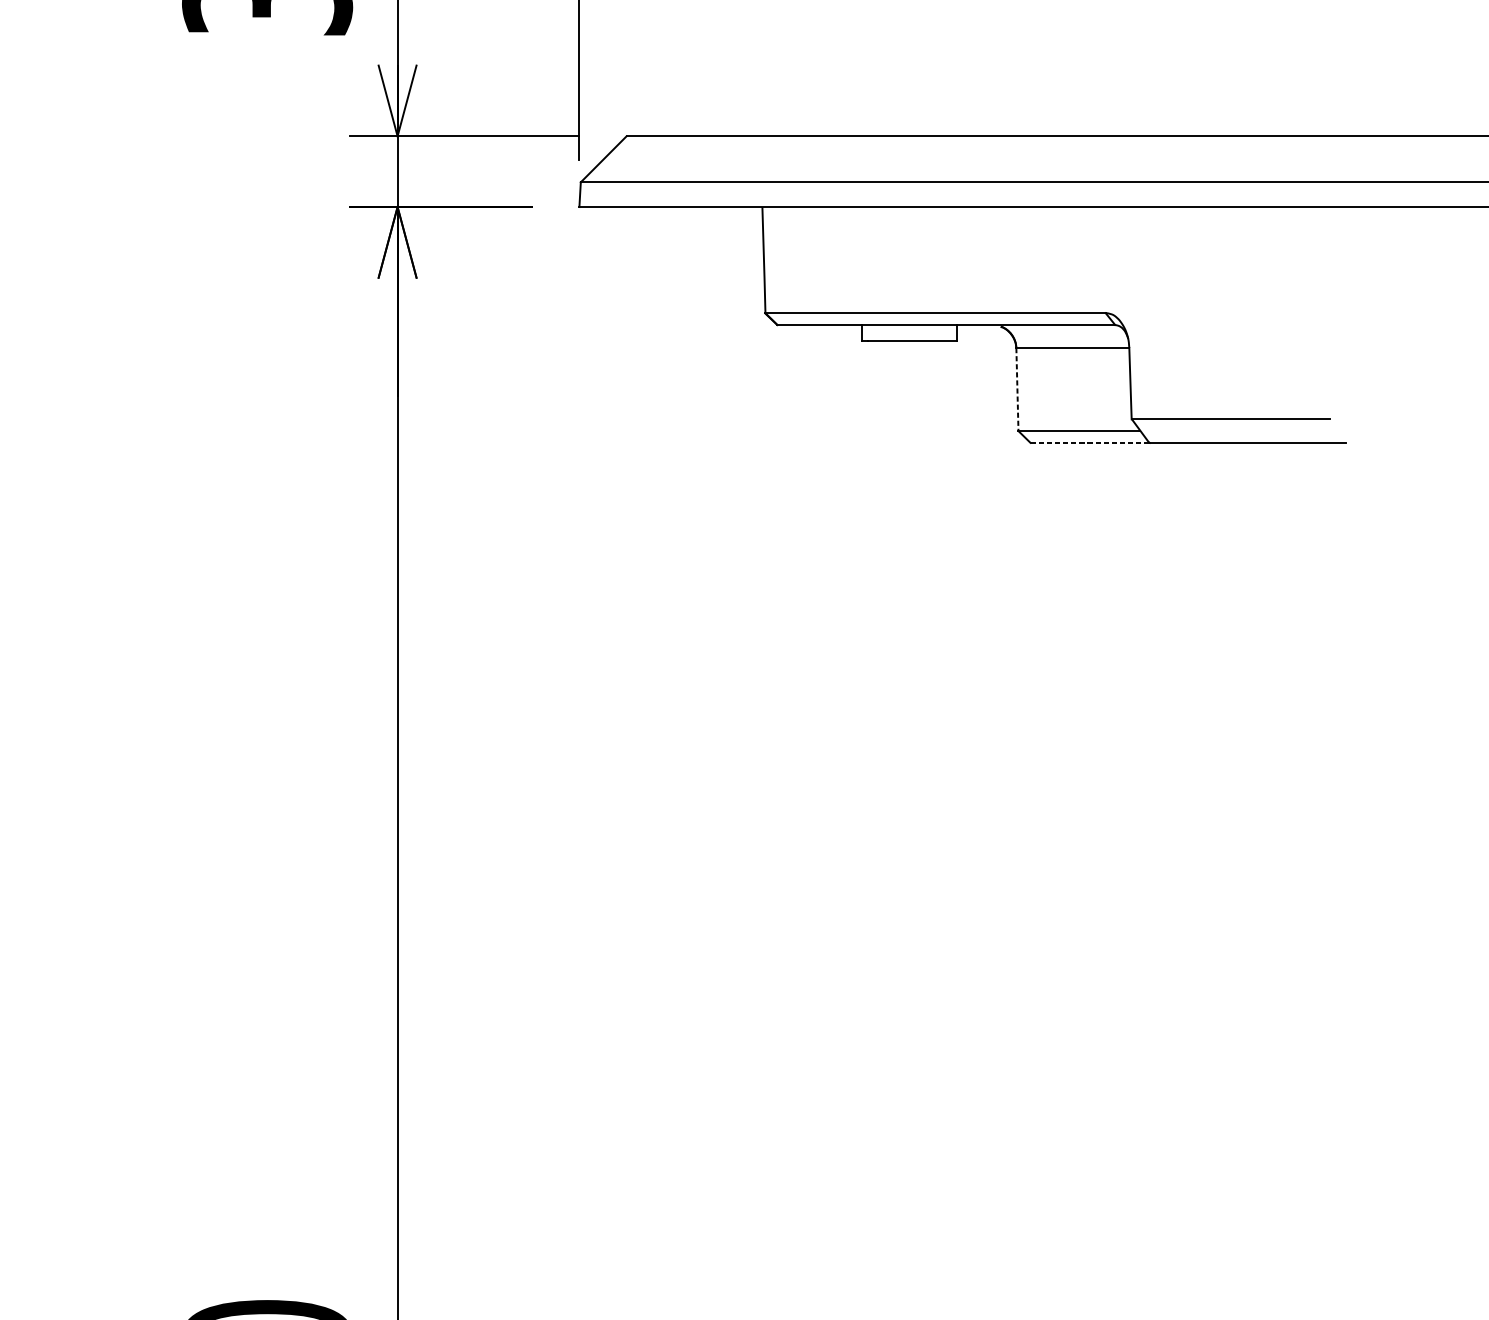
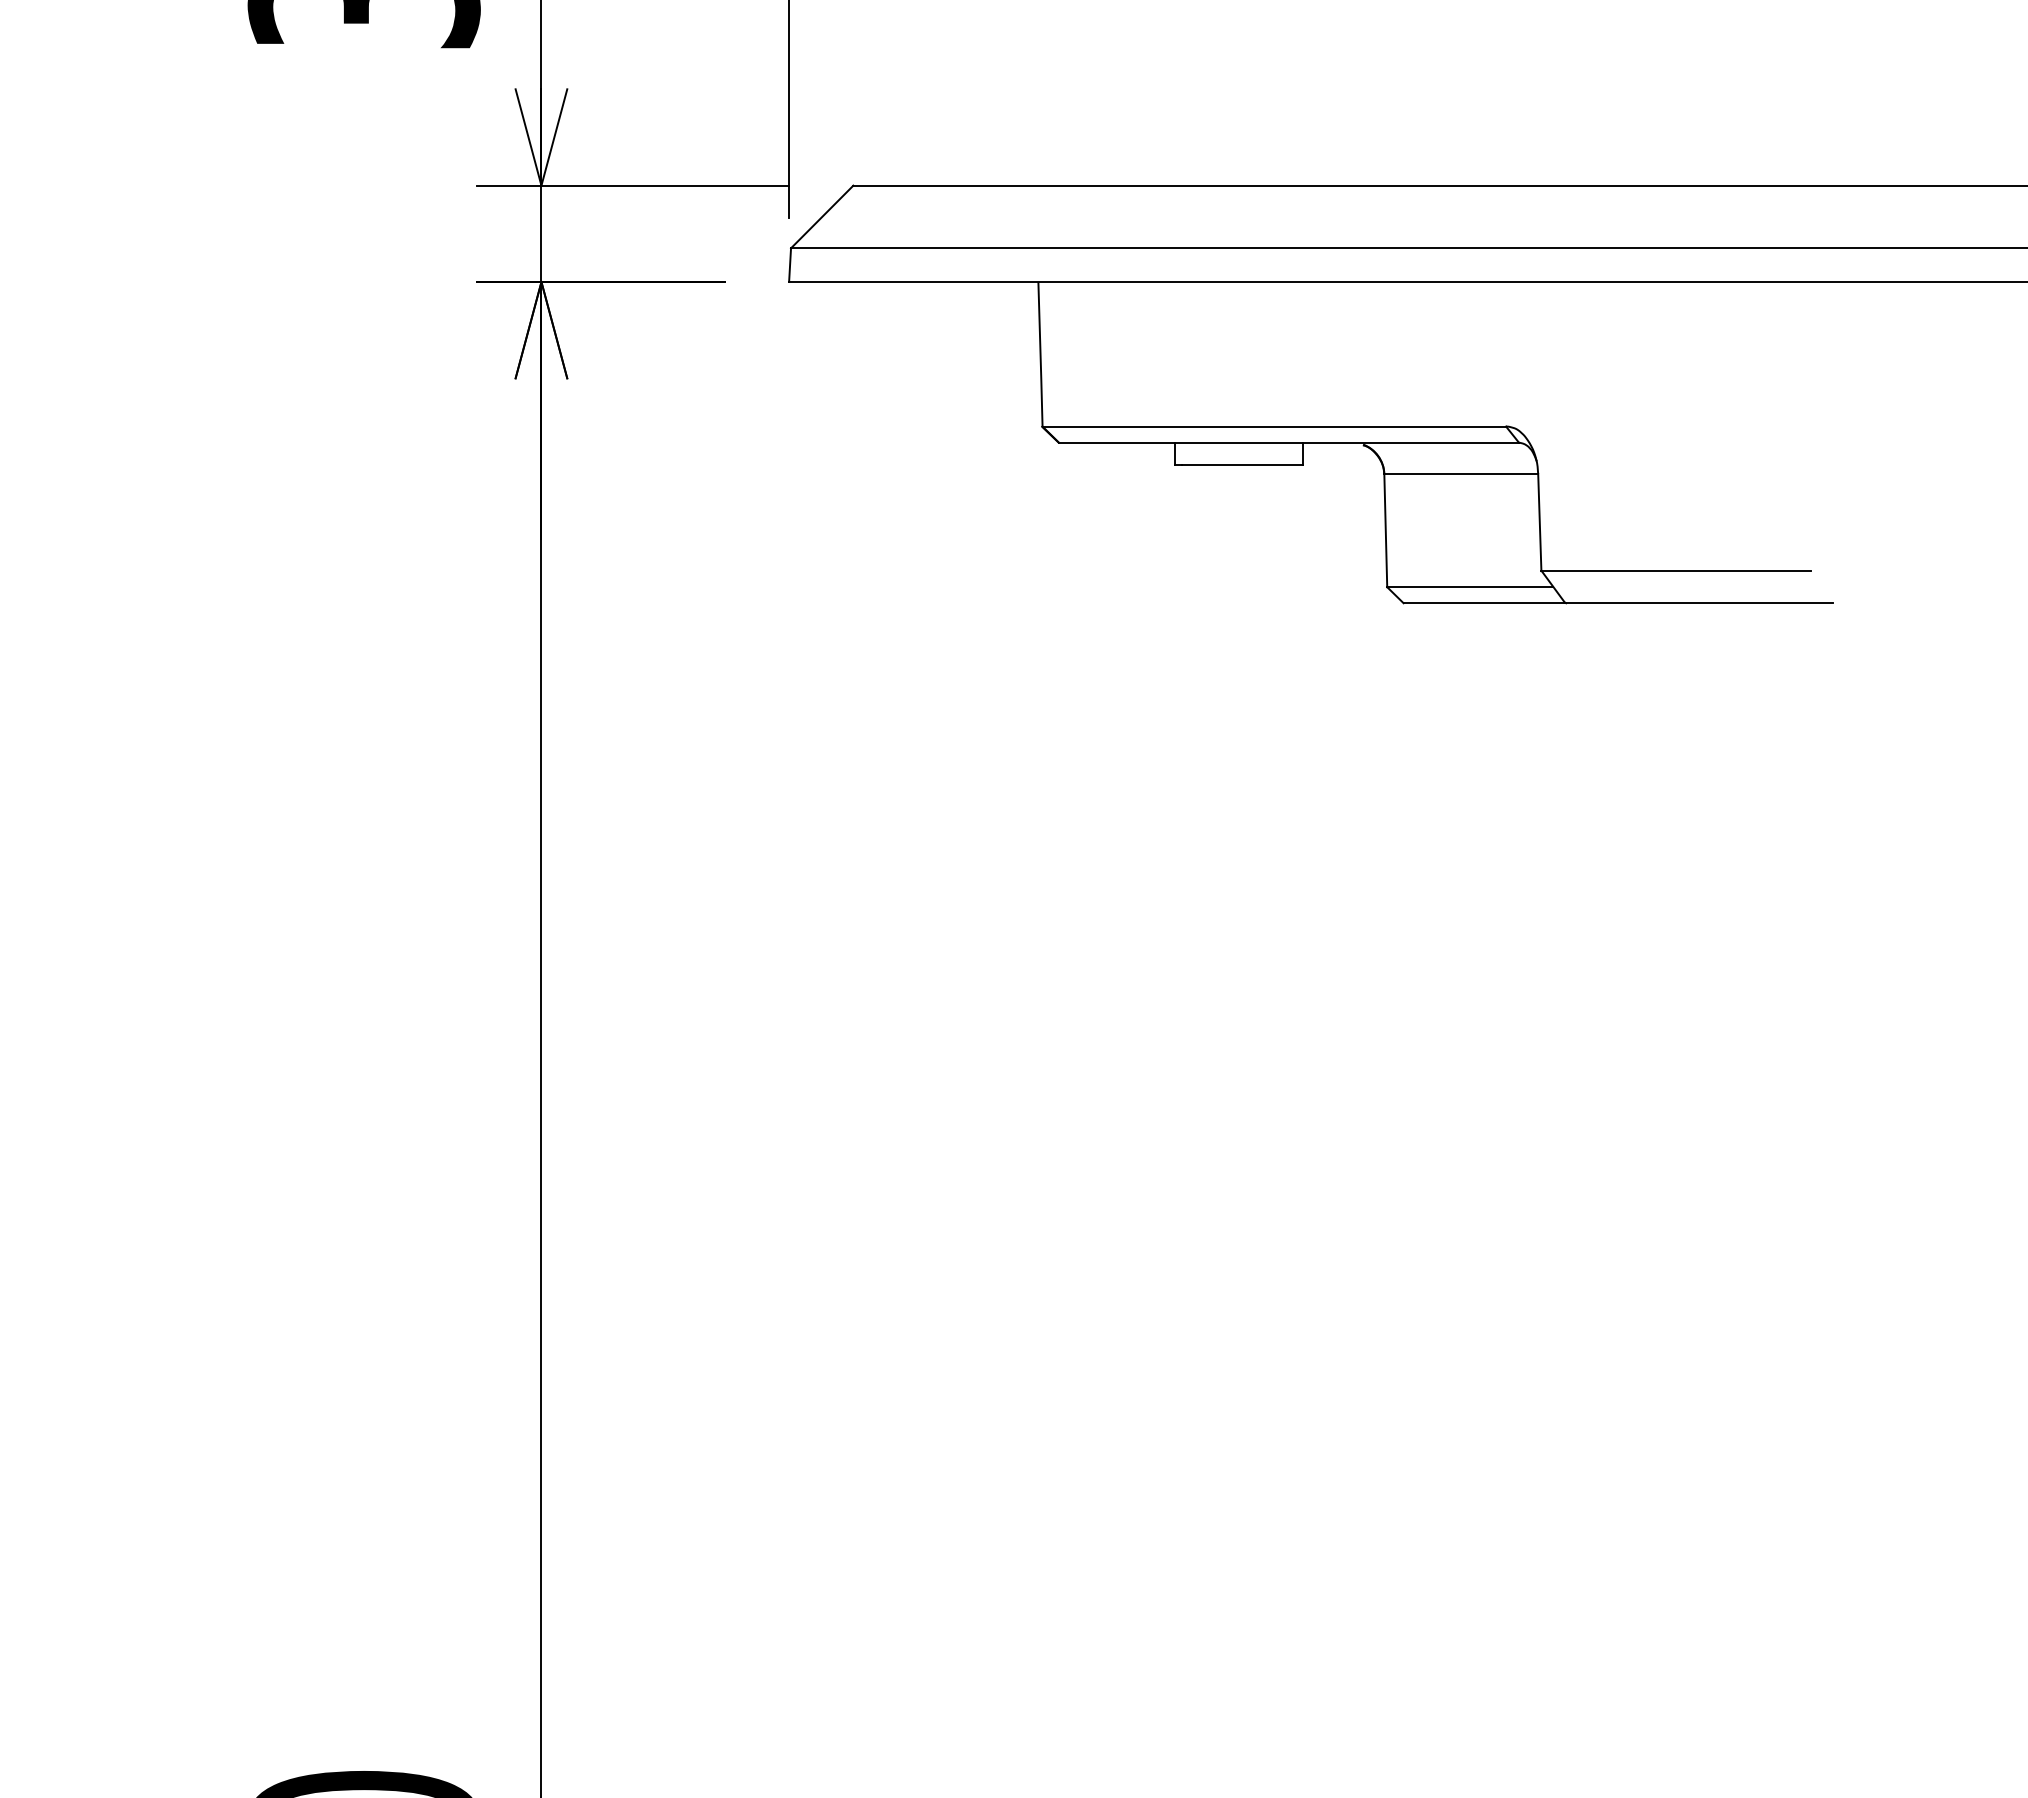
line: (1017, 389) -> (1385, 530), dashed -> solid
line: (1089, 443) -> (1484, 603), dashed -> solid

